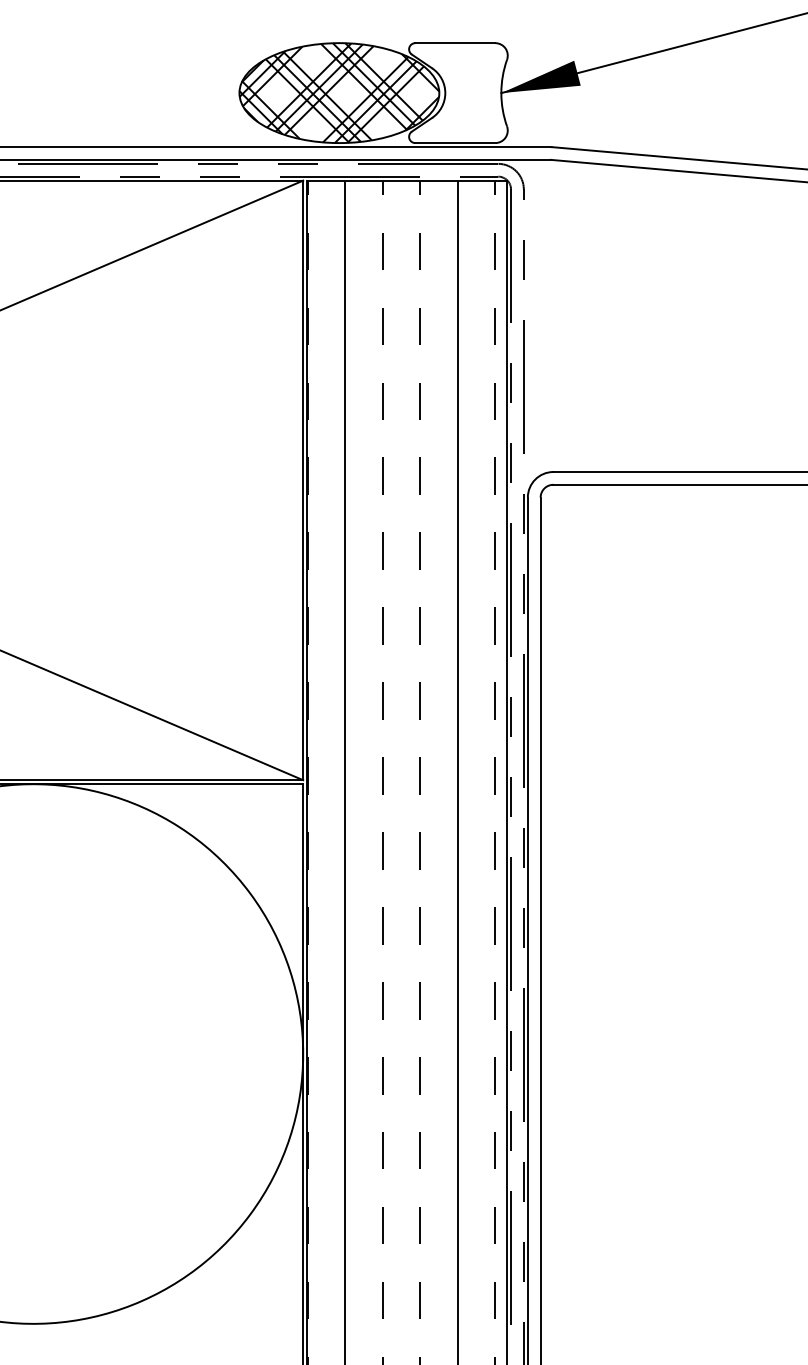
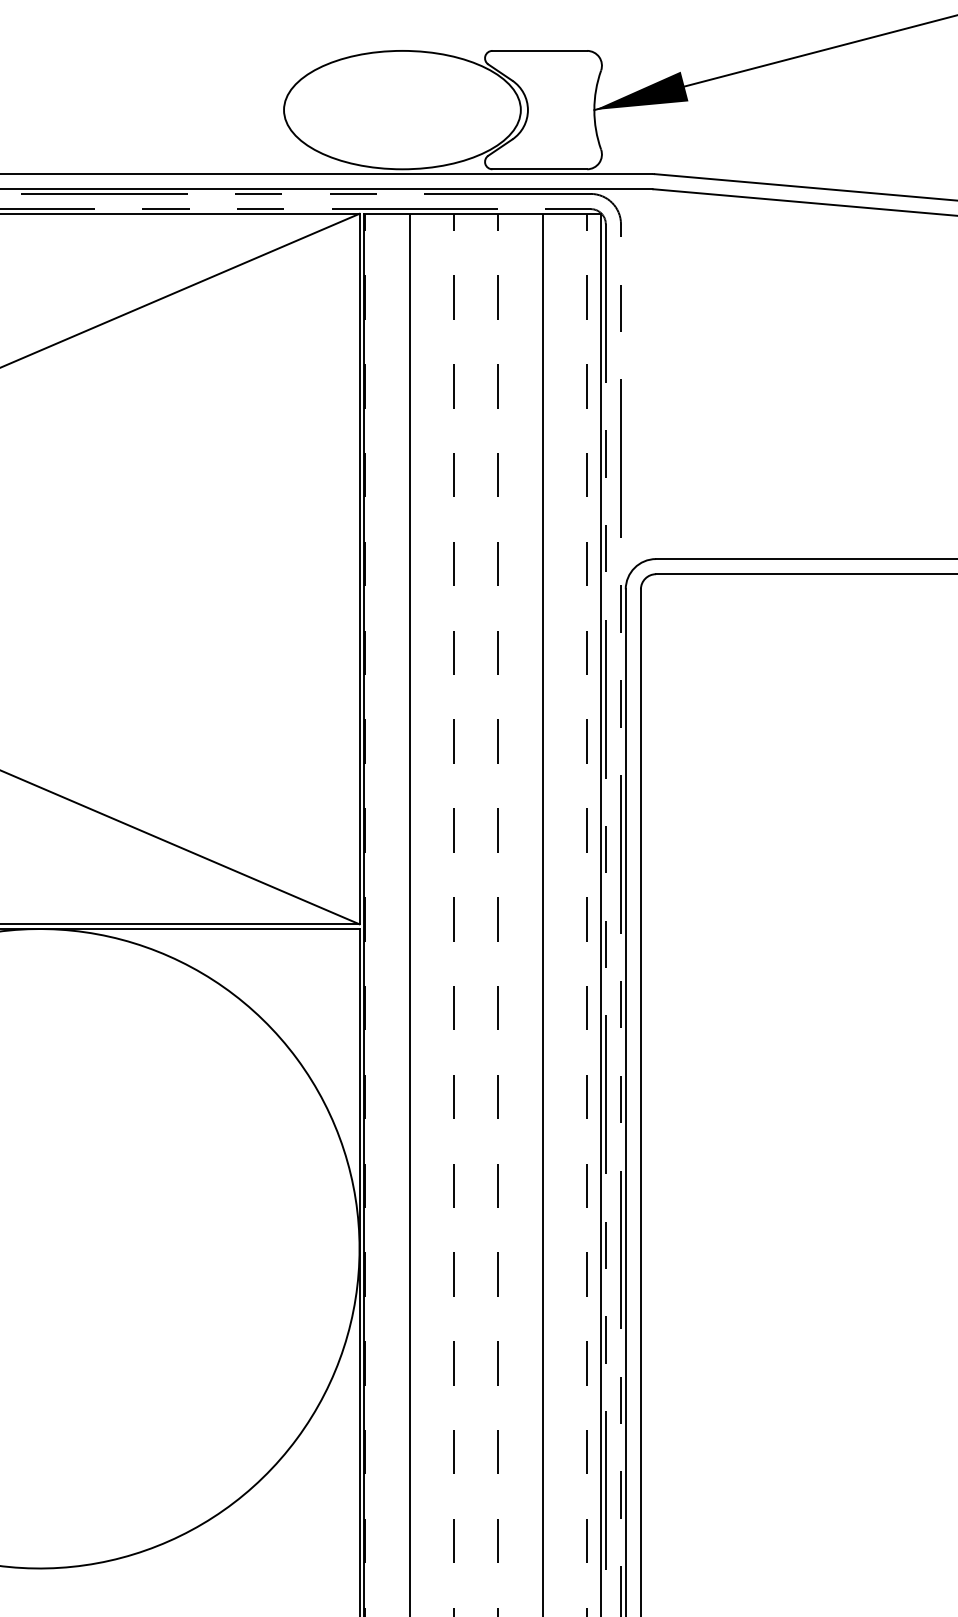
hatch: (339, 93) -> (402, 110), removed

